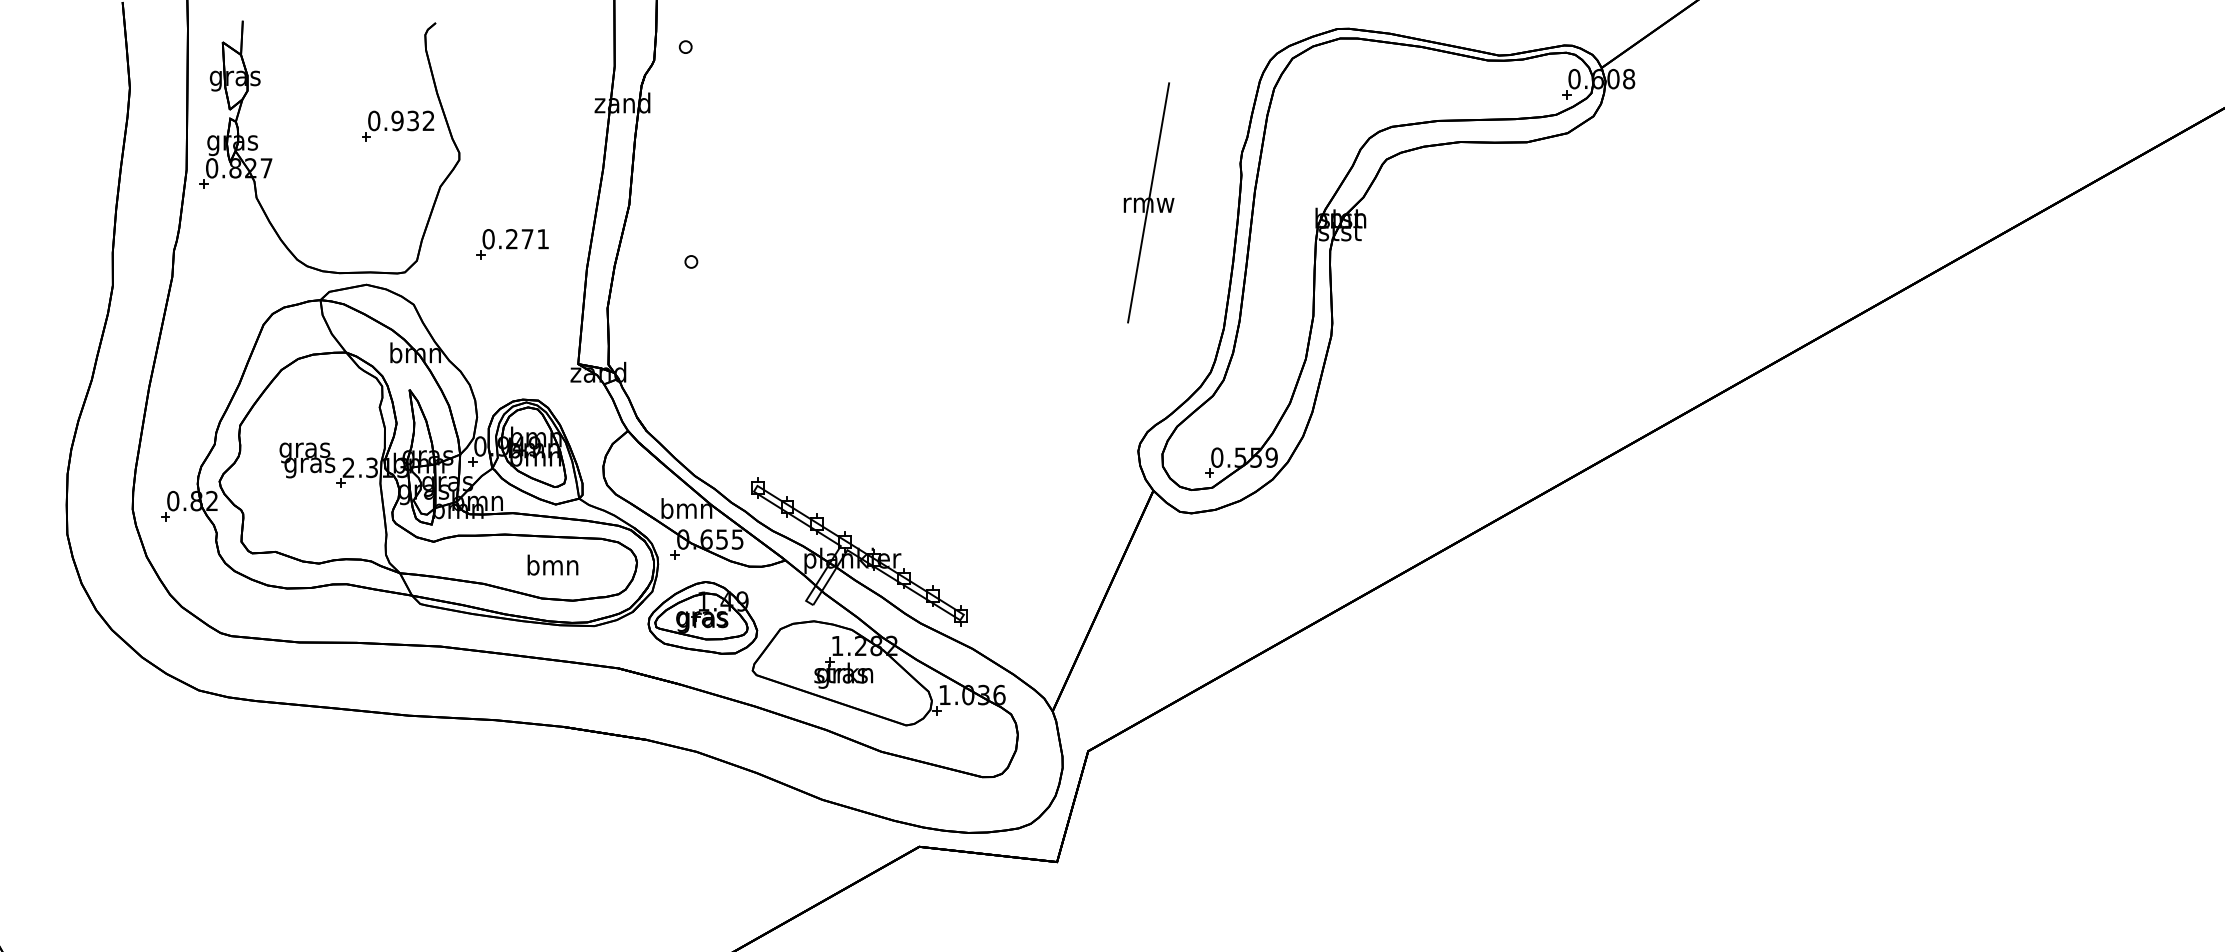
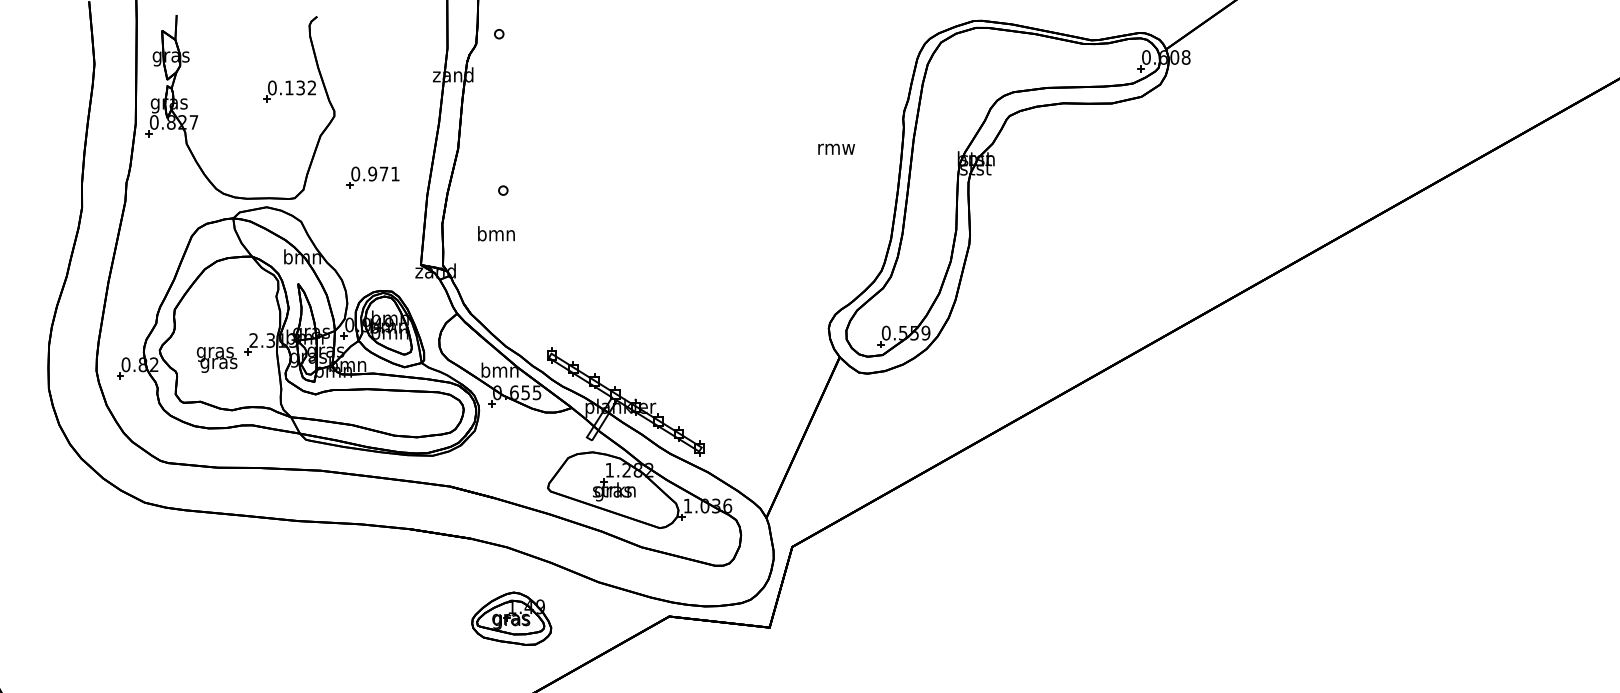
text: (397, 120) -> (289, 87), 0.932 -> 0.132
line: (1148, 202) -> (836, 147), removed
text: (511, 239) -> (372, 174), 0.271 -> 0.971
text: (307, 460) -> (217, 359), moved
text: (552, 564) -> (496, 233), moved
part: (702, 617) -> (511, 618), moved

